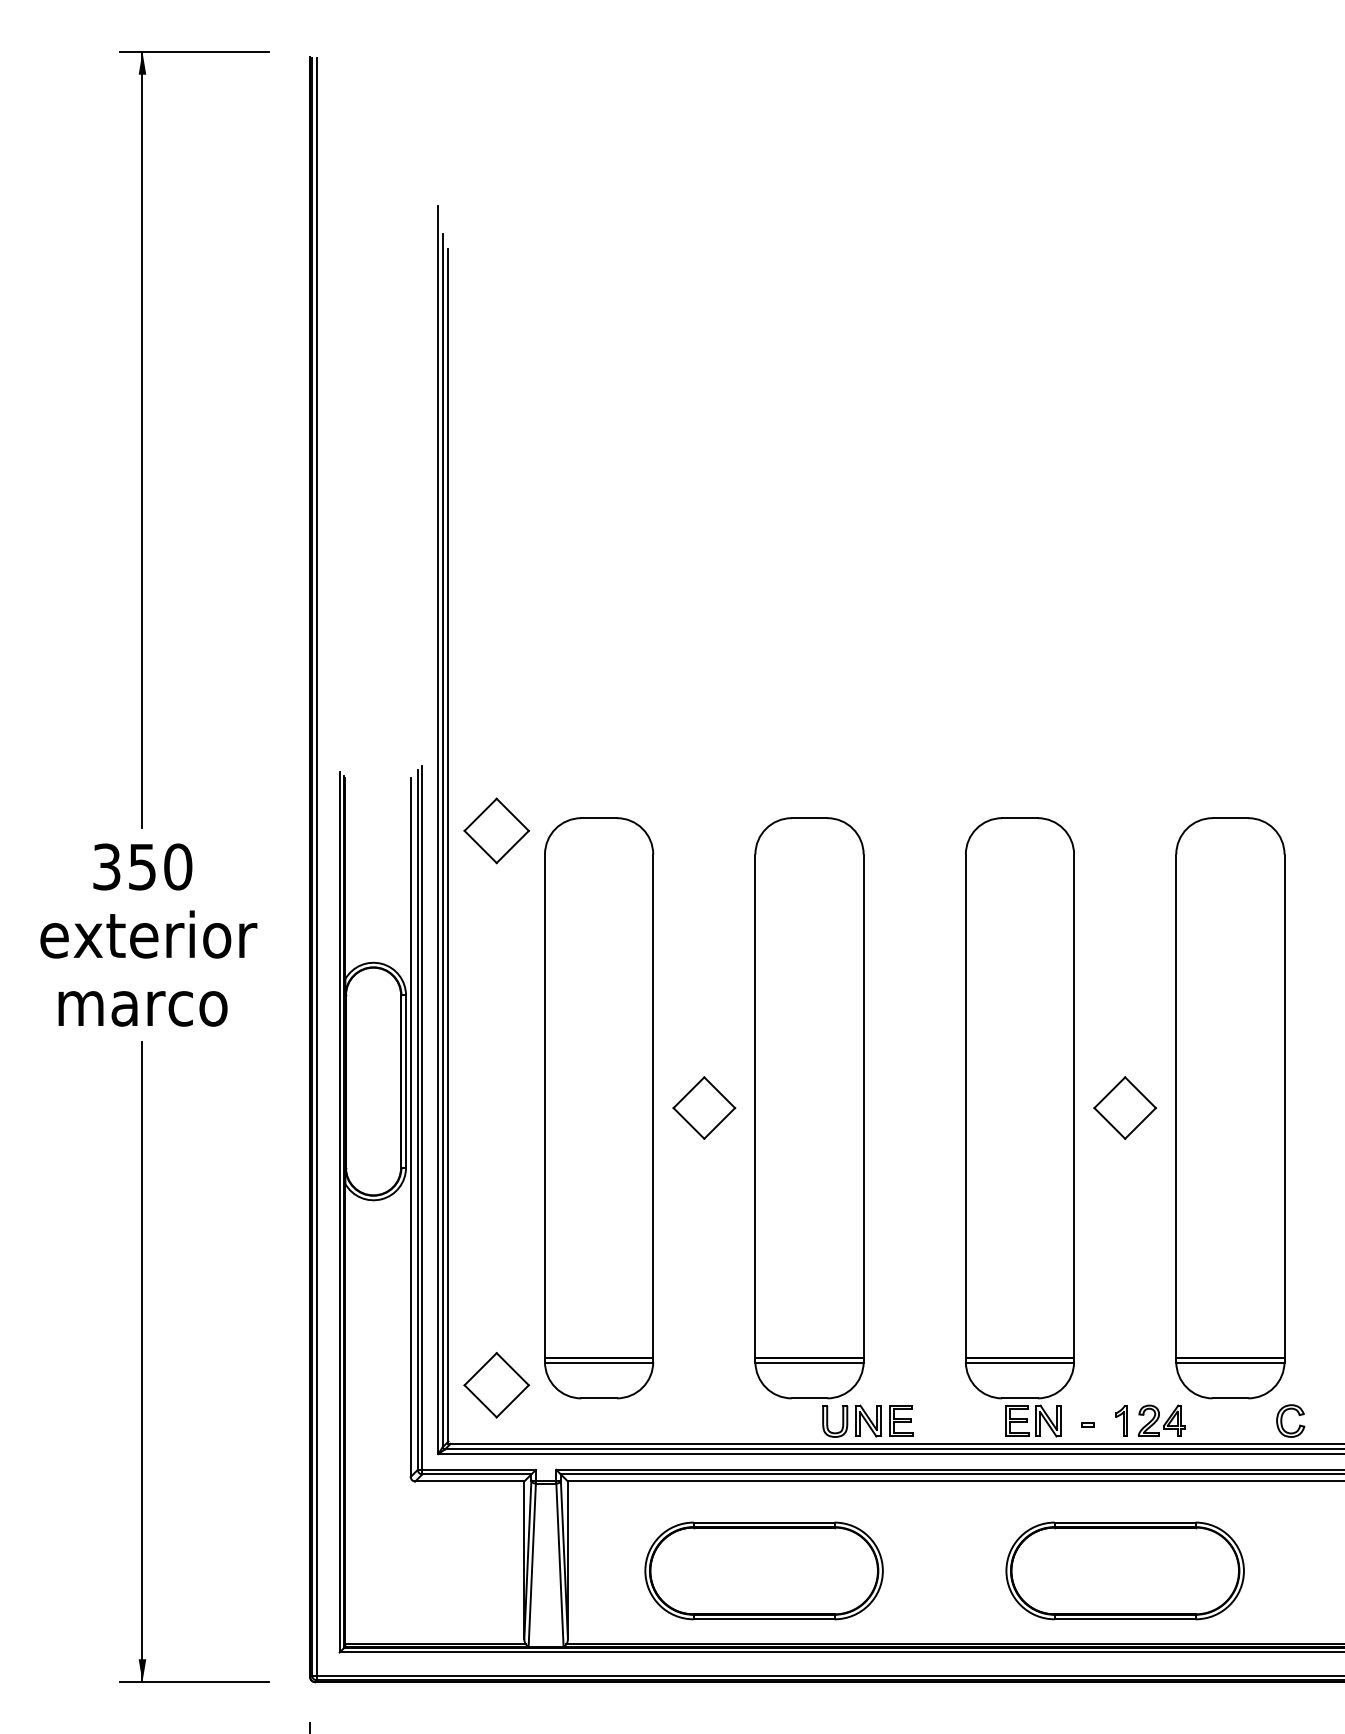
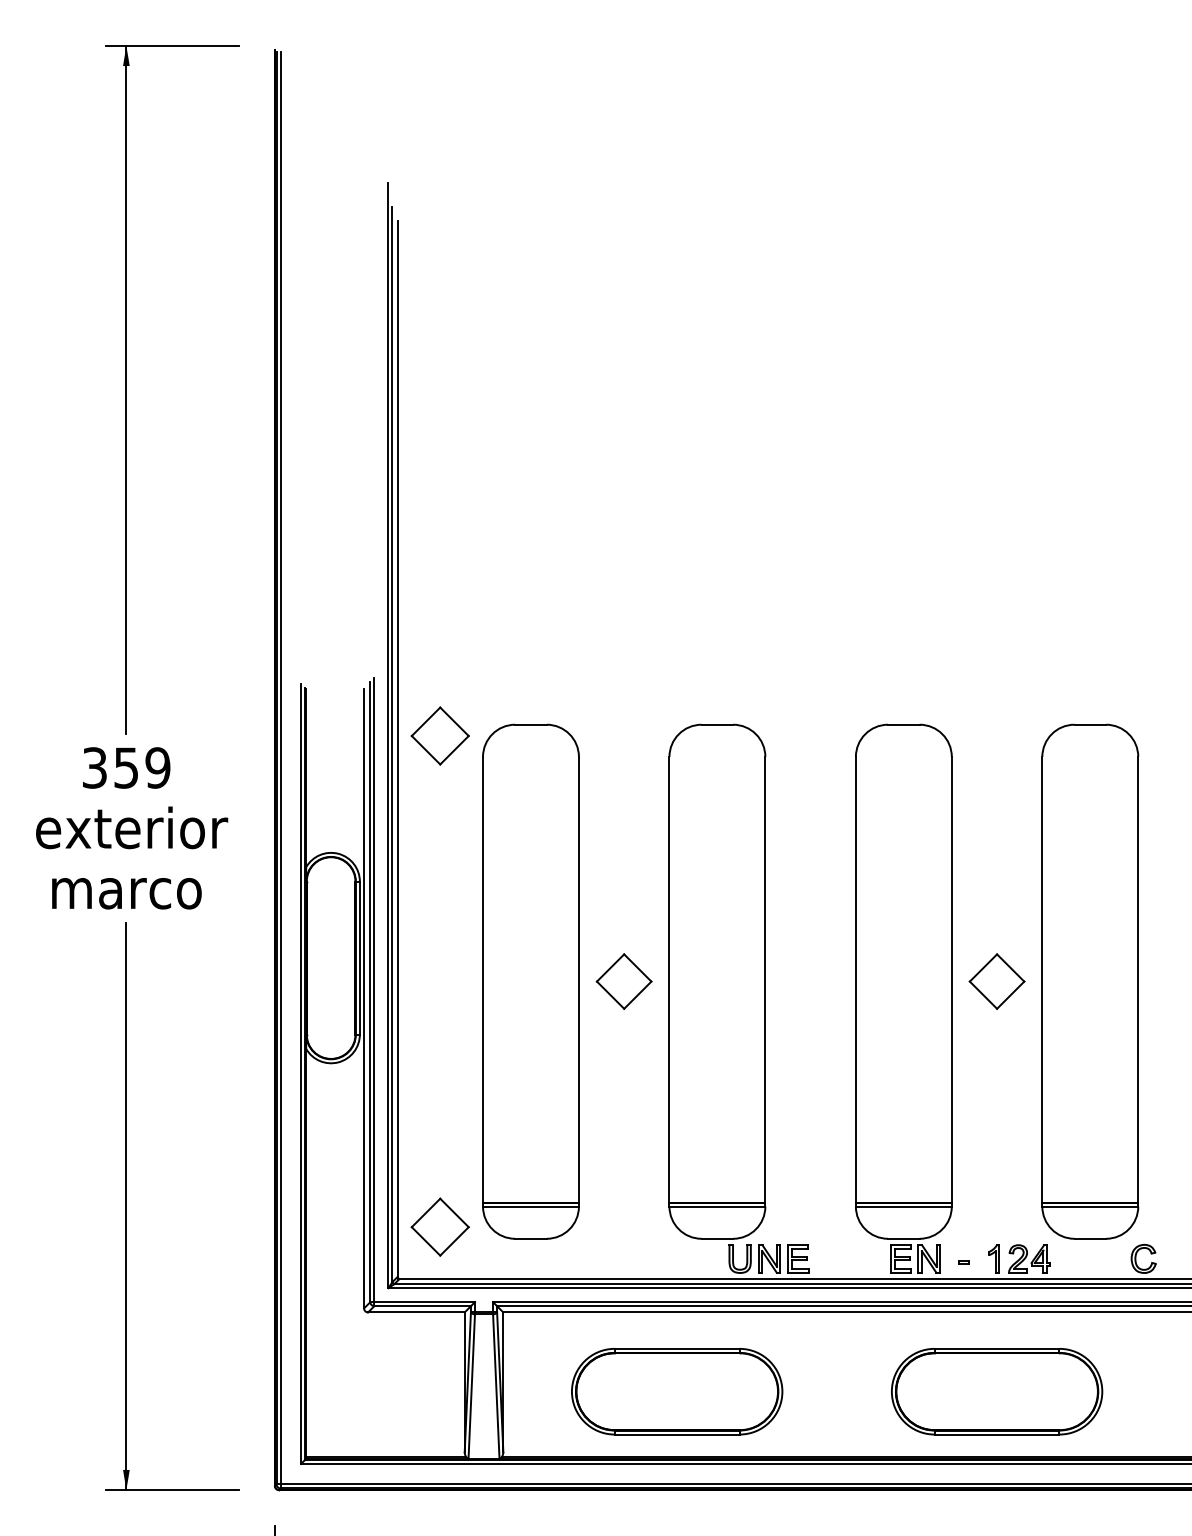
text: (178, 866) -> (158, 767), 350 -> 359

